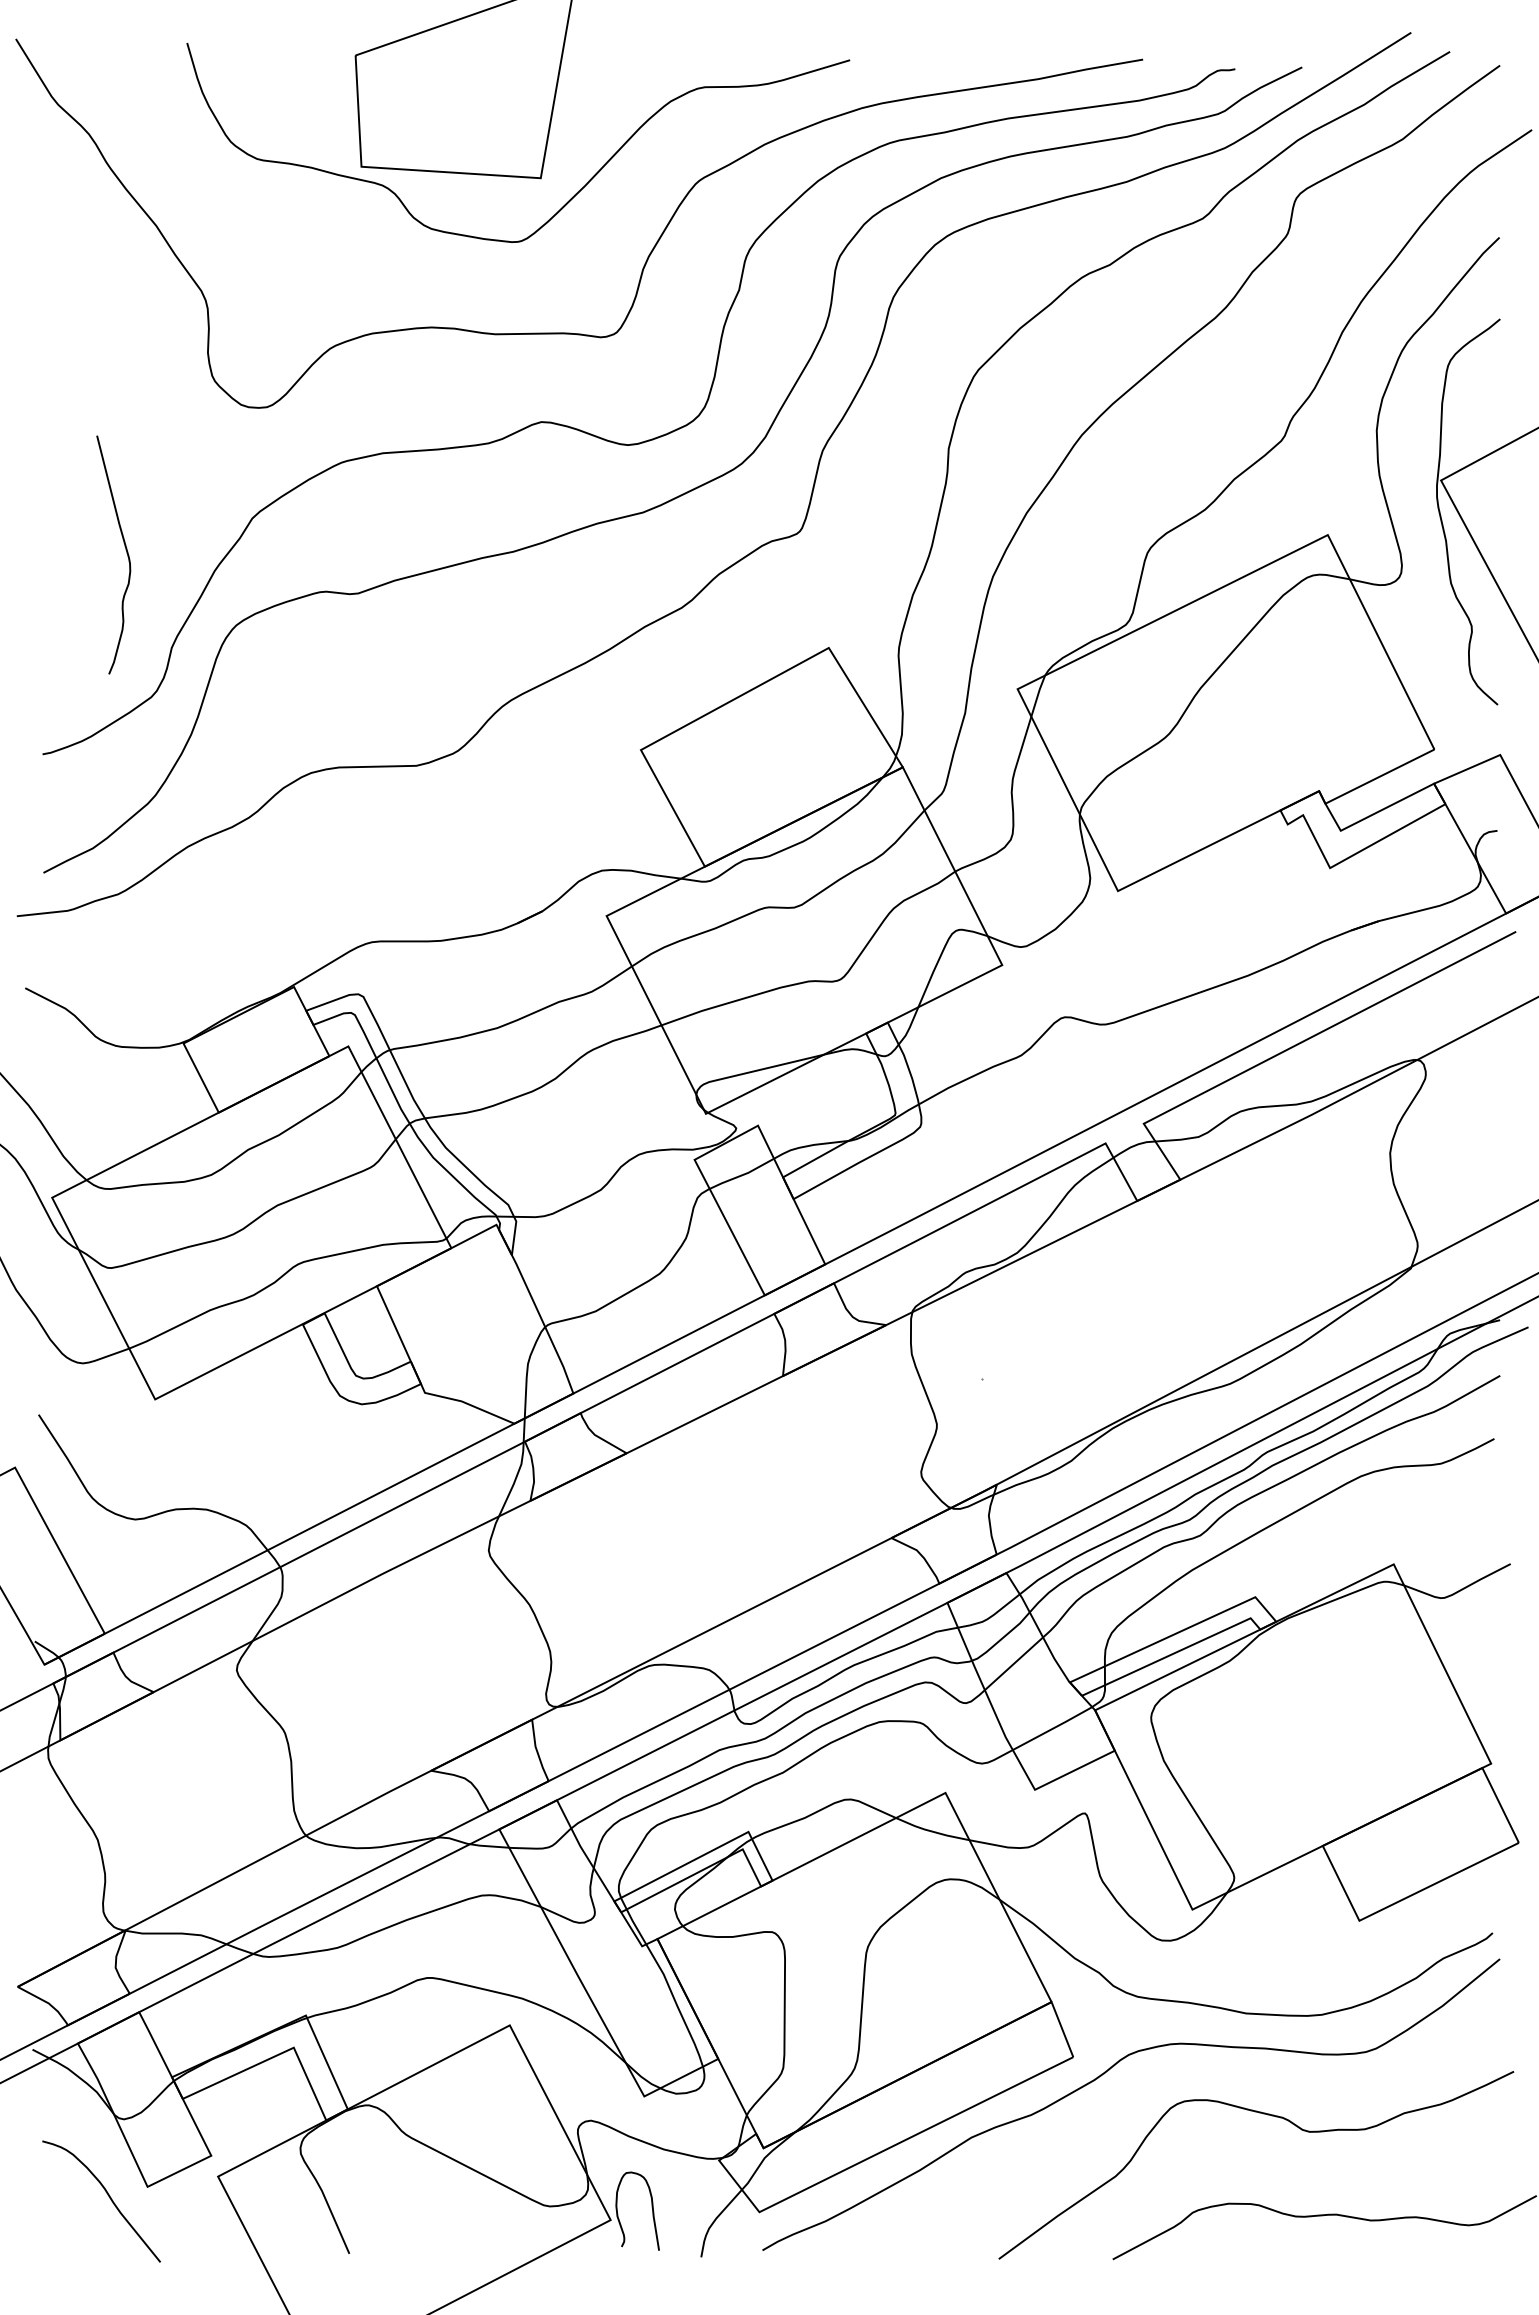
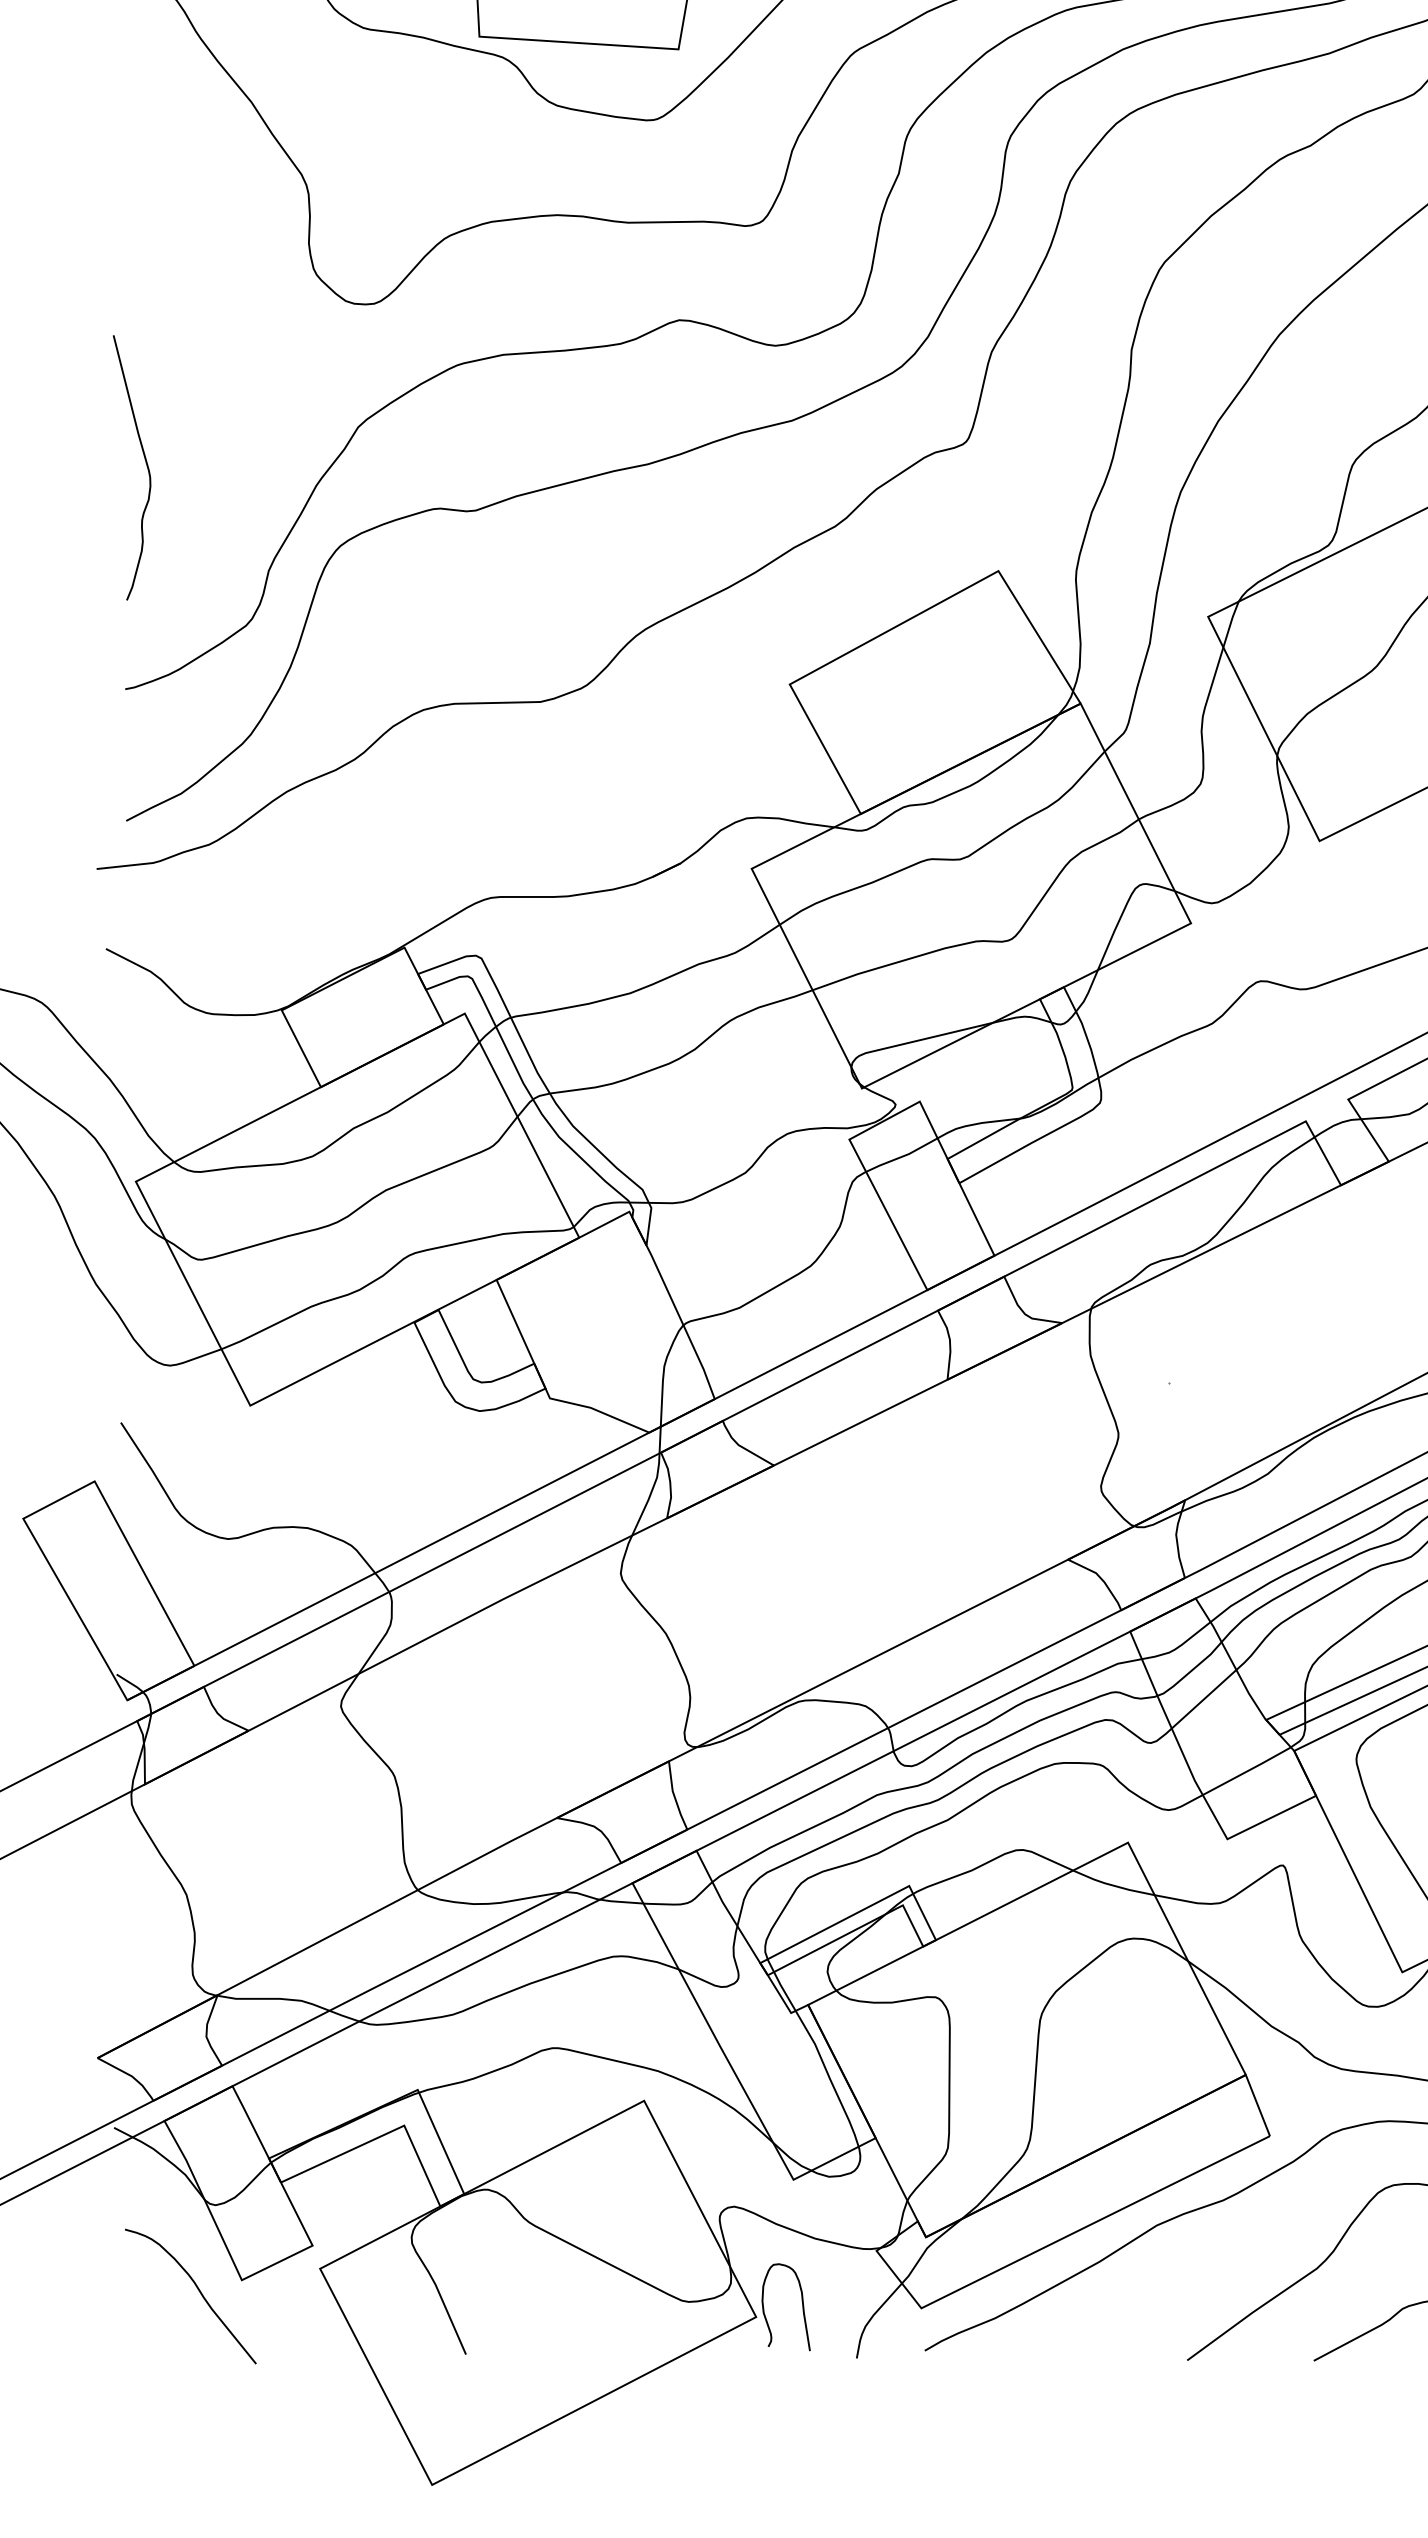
curve: (125, 550) -> (145, 462), moved

